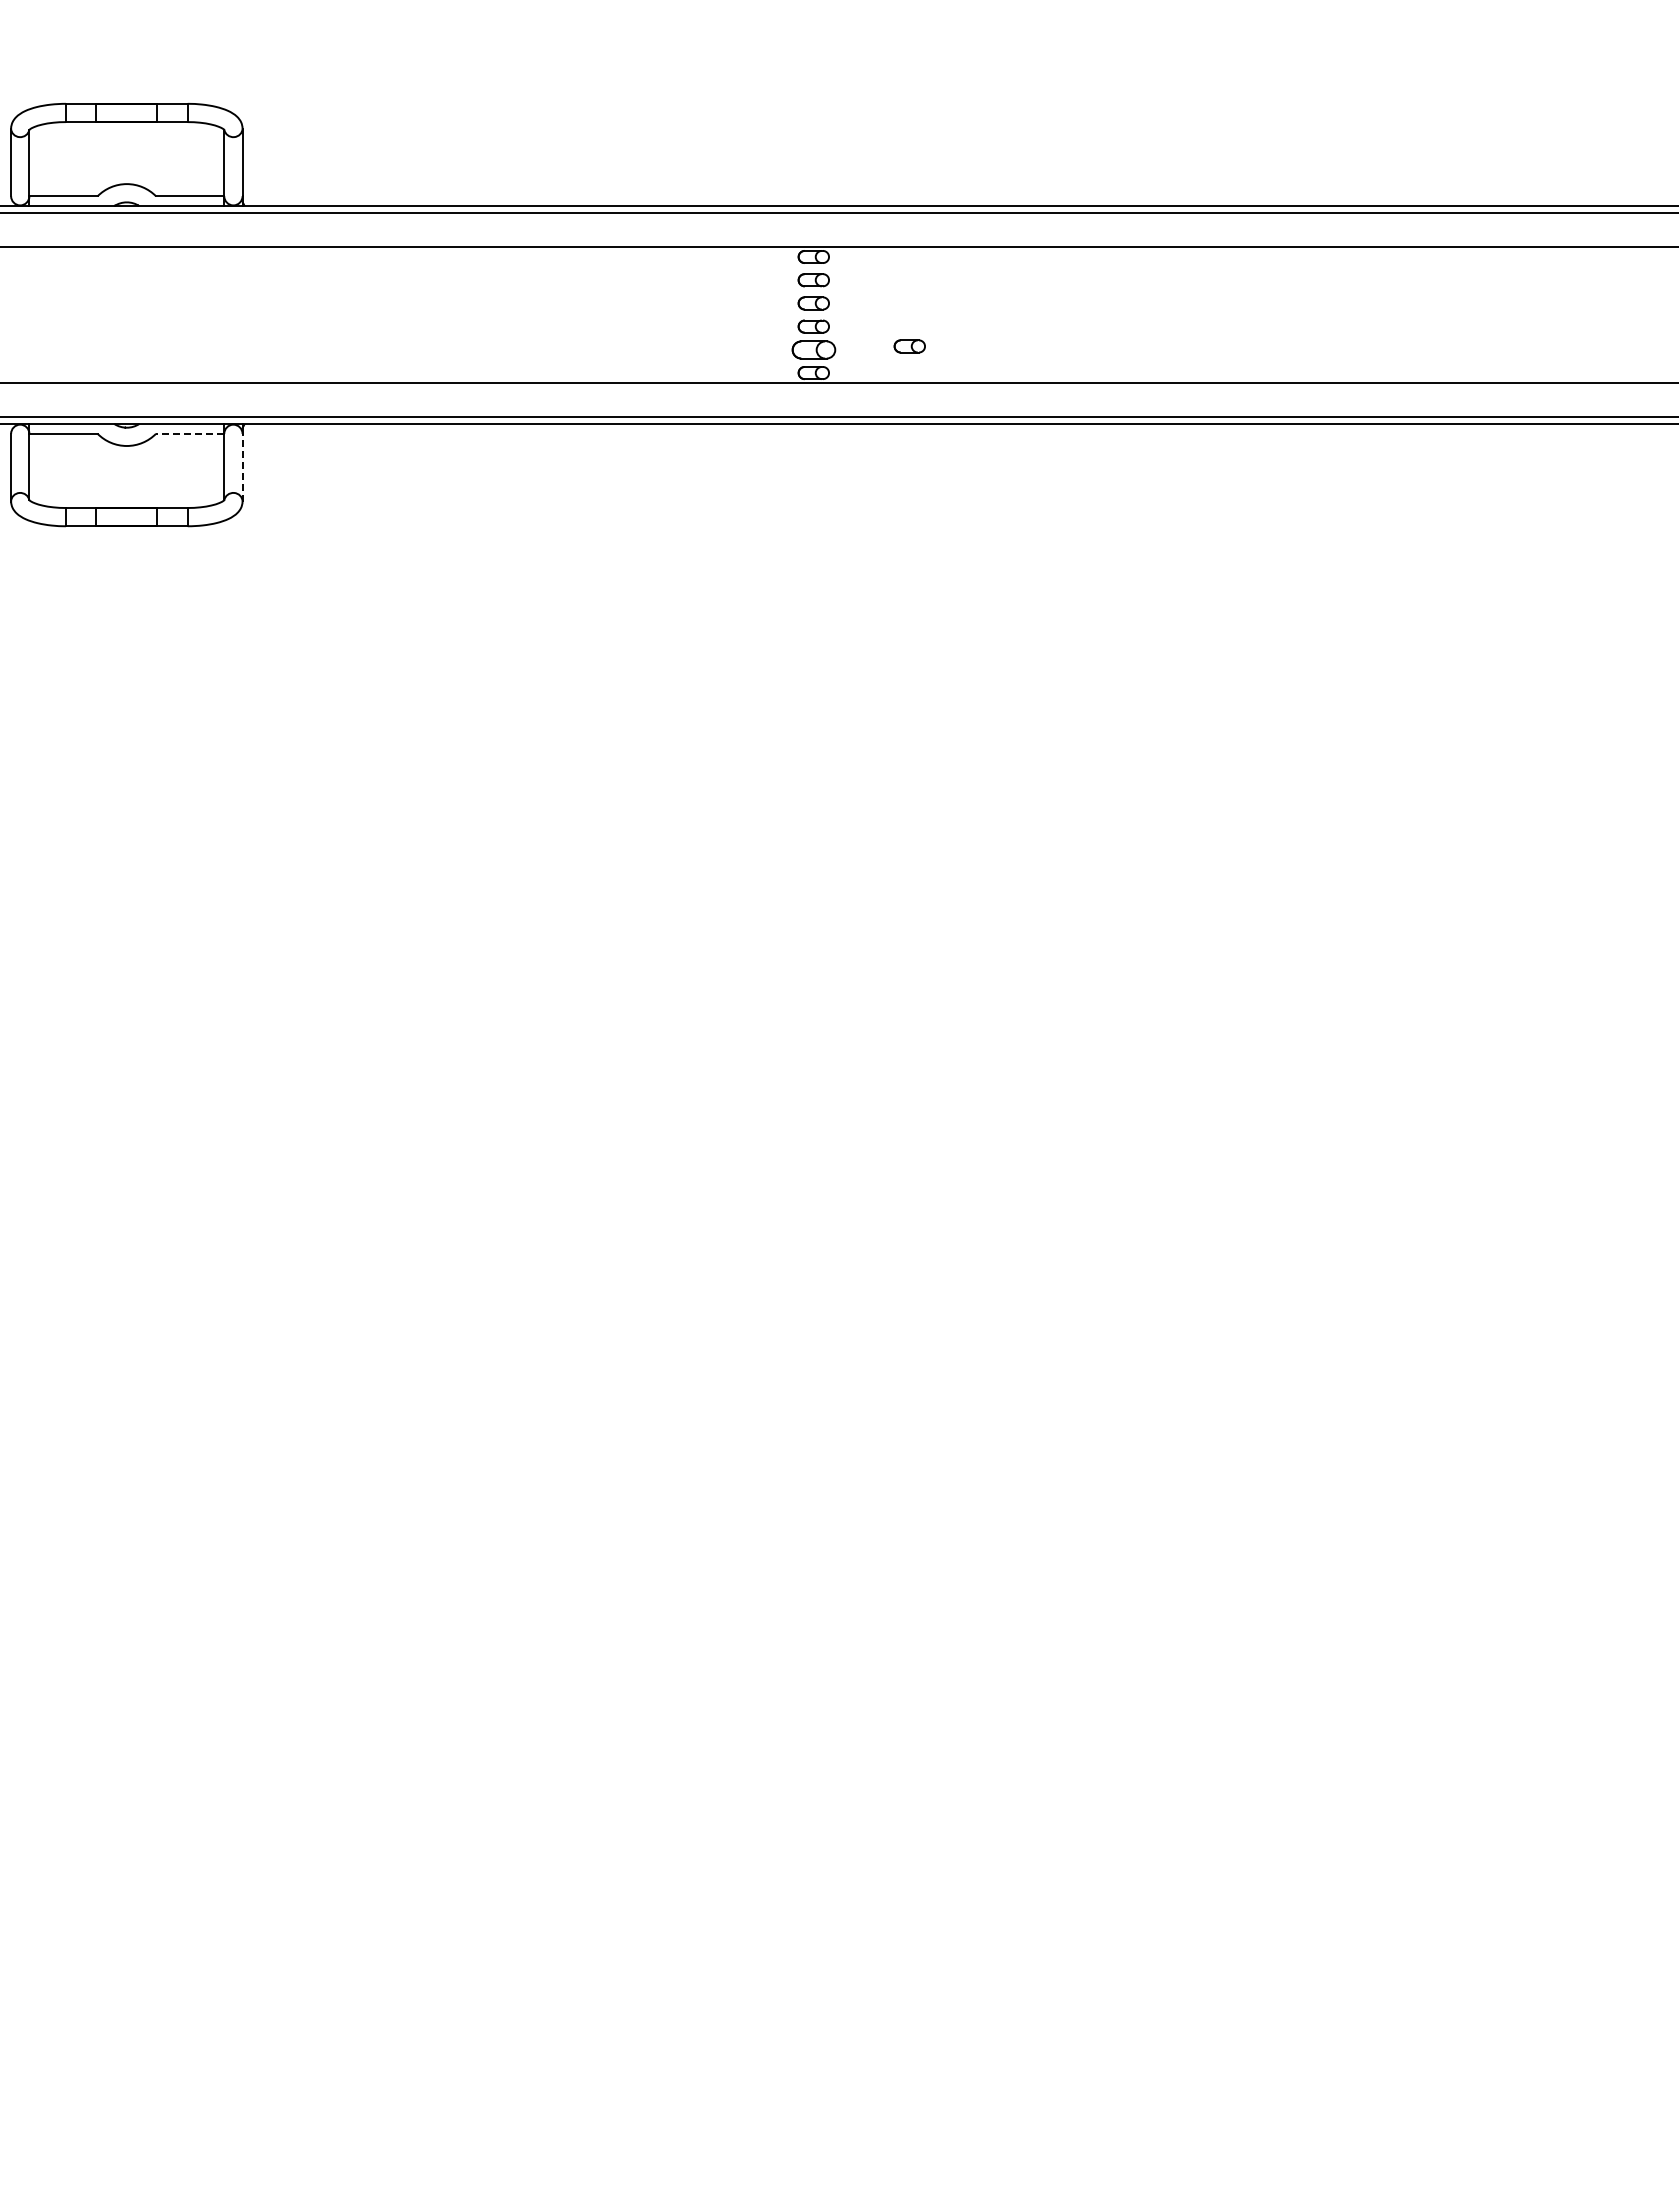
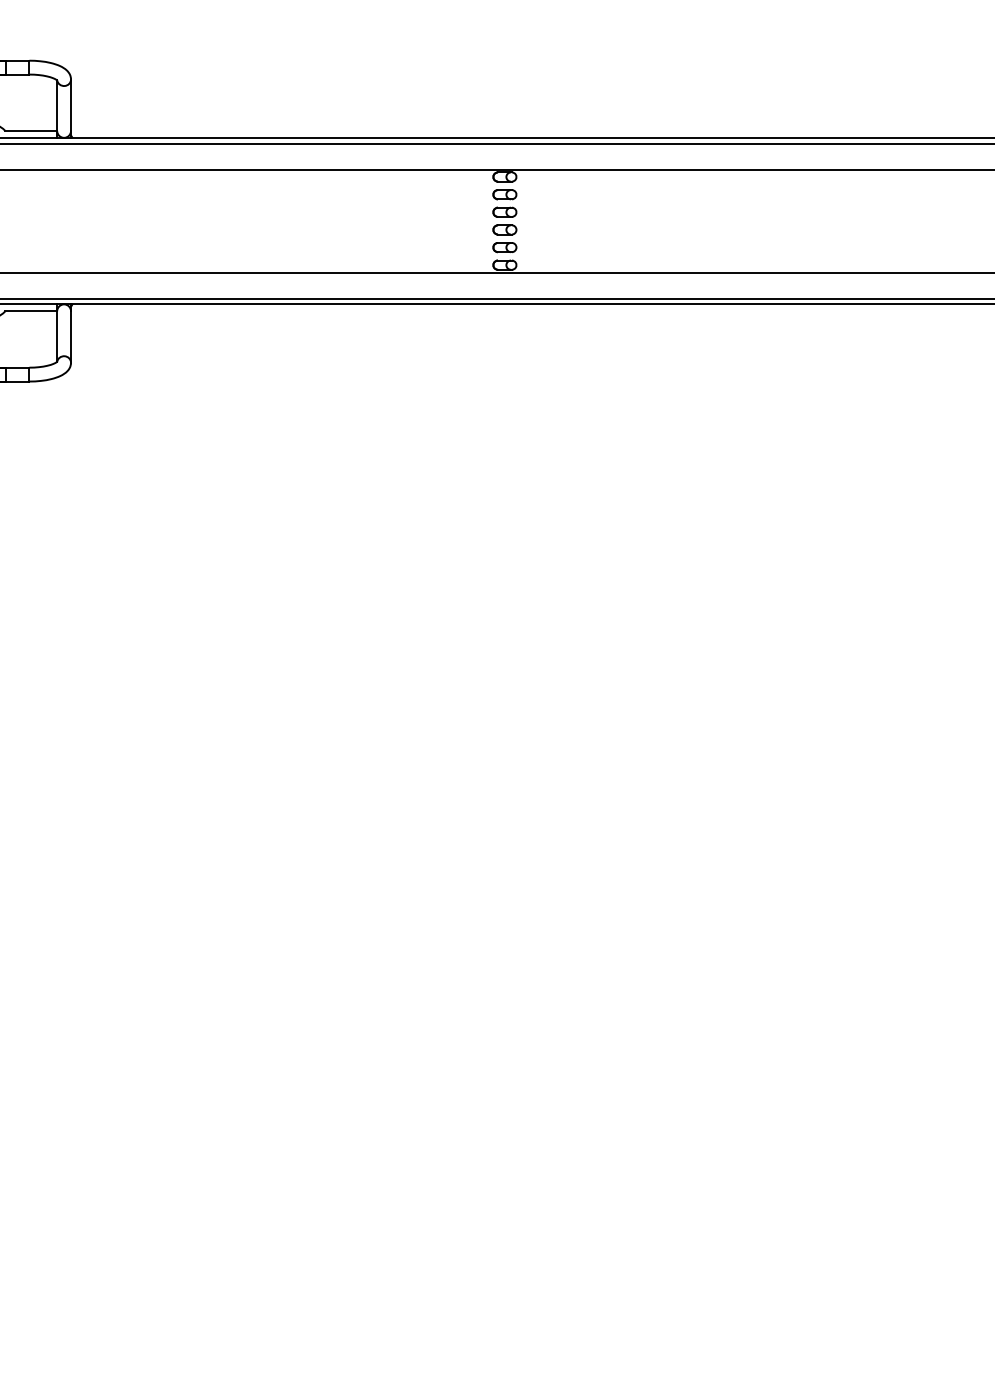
part: (909, 346) -> (577, 245), removed
part: (813, 349) -> (504, 247), size x0.71
line: (189, 433) -> (30, 311), dashed -> solid
line: (242, 467) -> (71, 336), dashed -> solid

